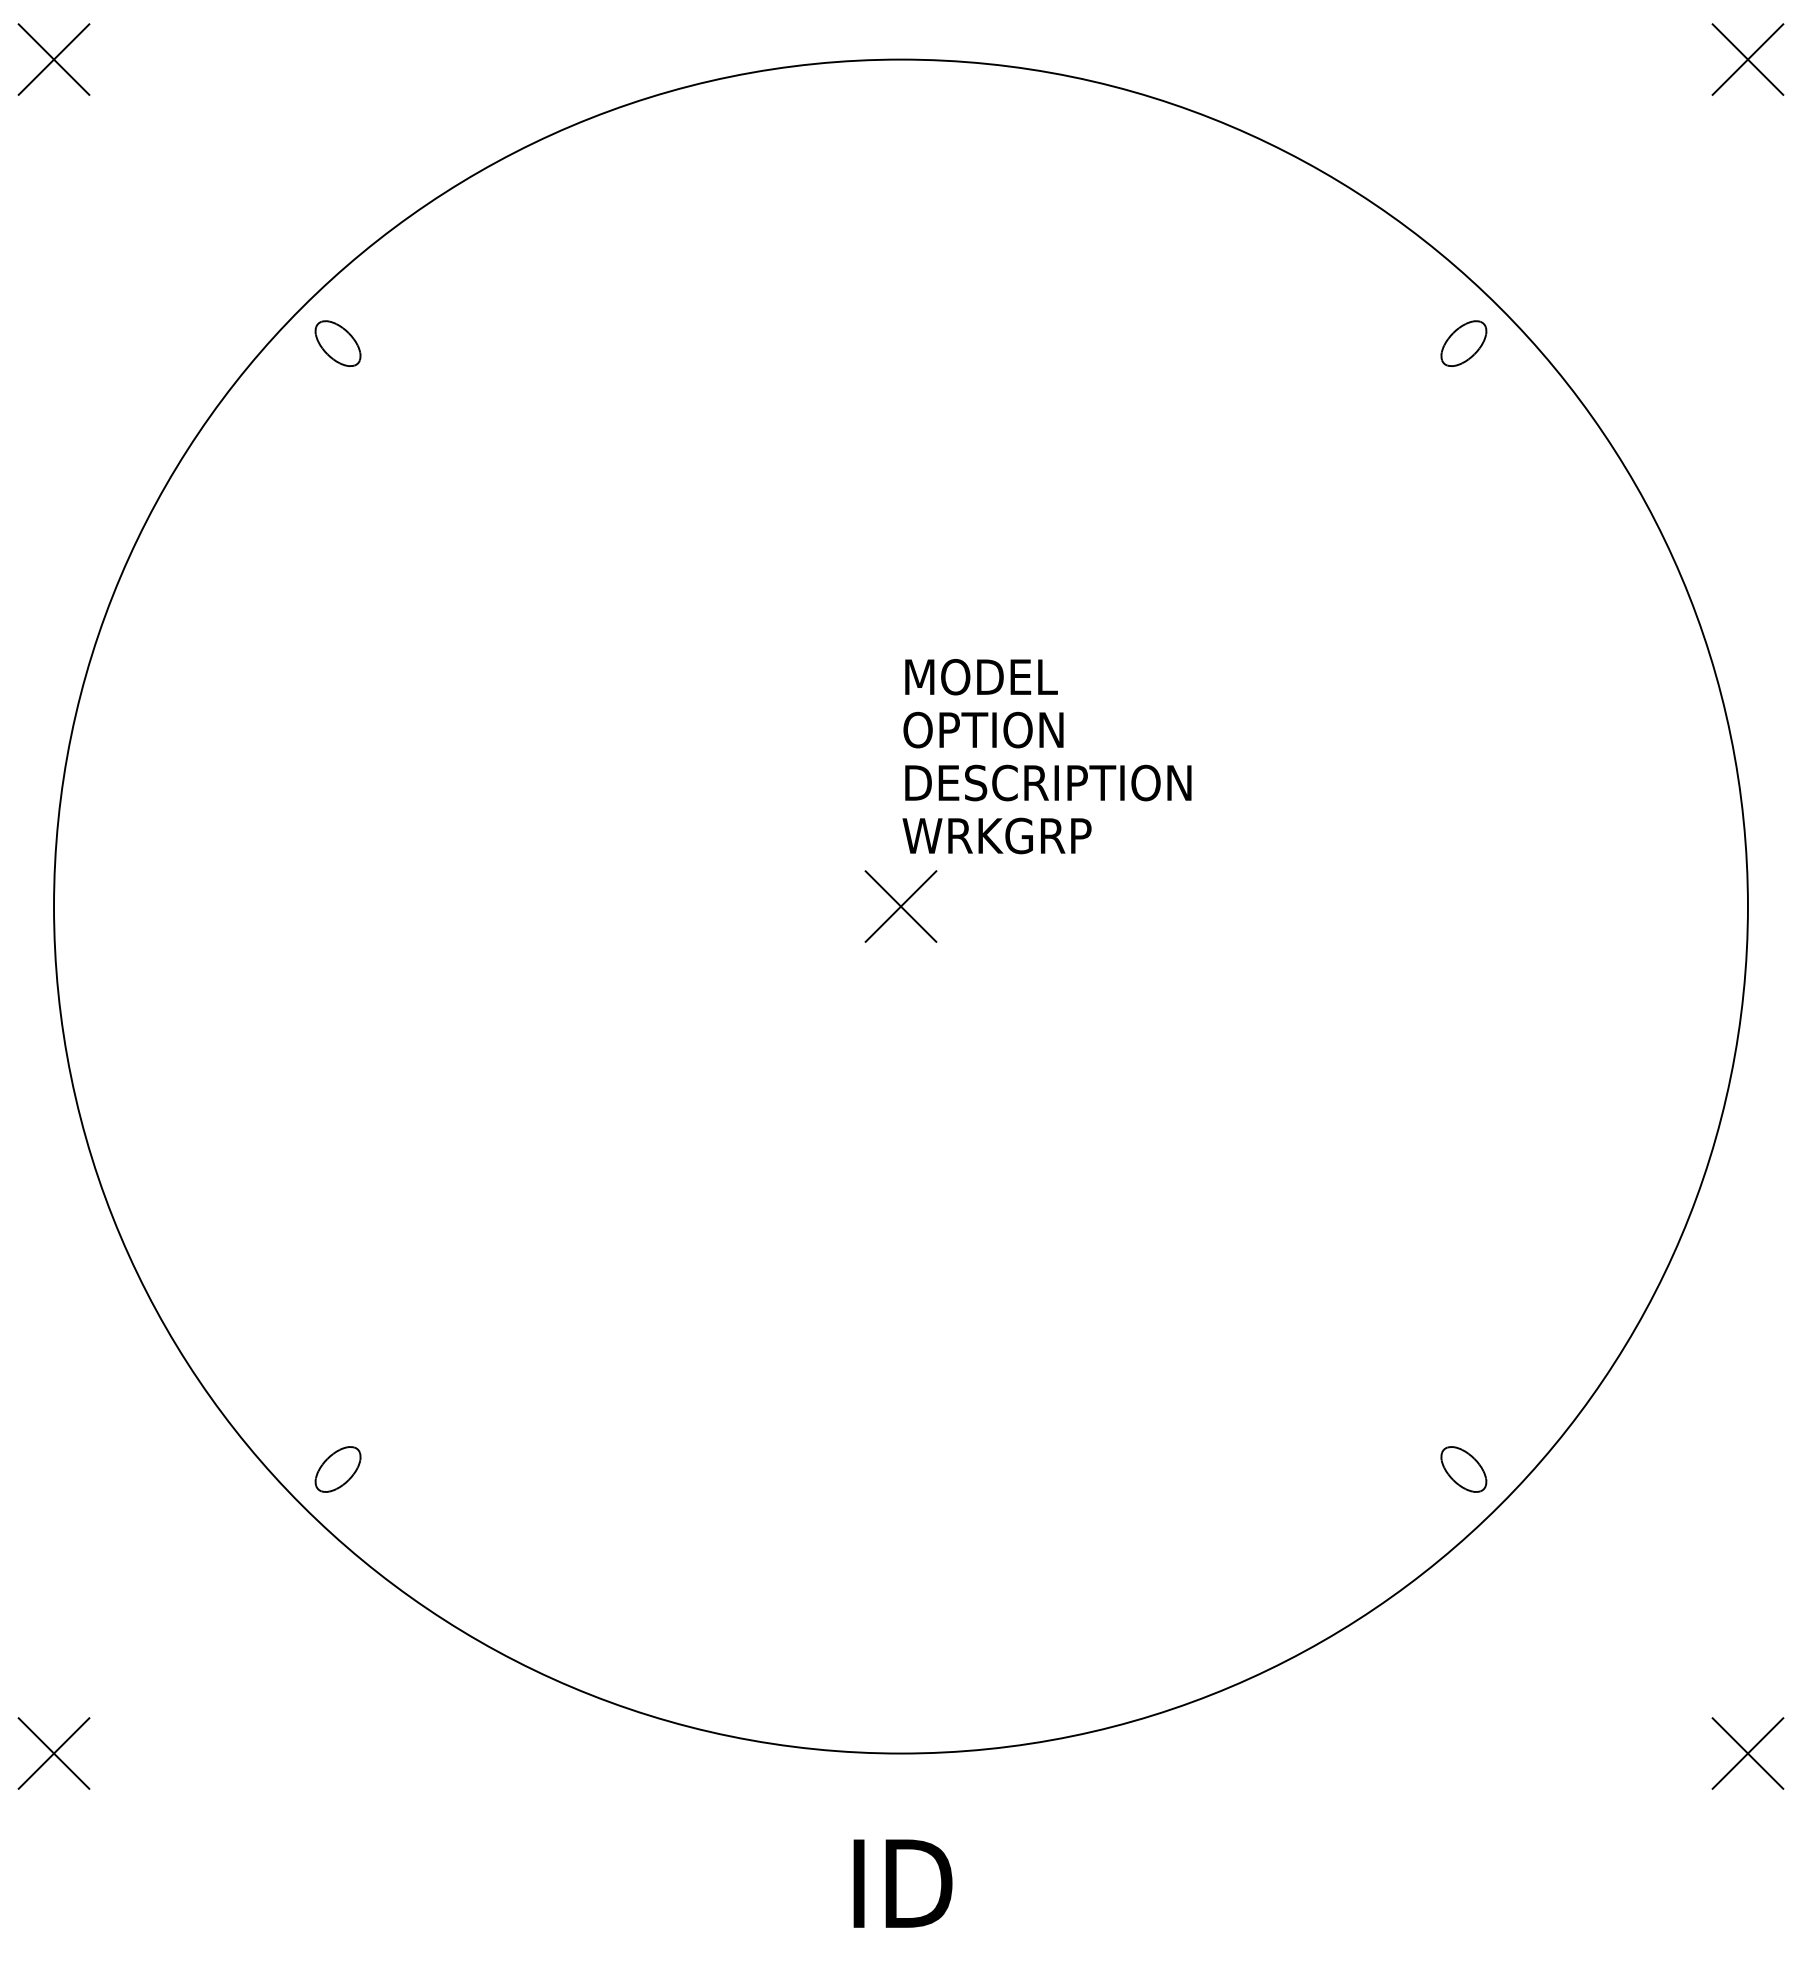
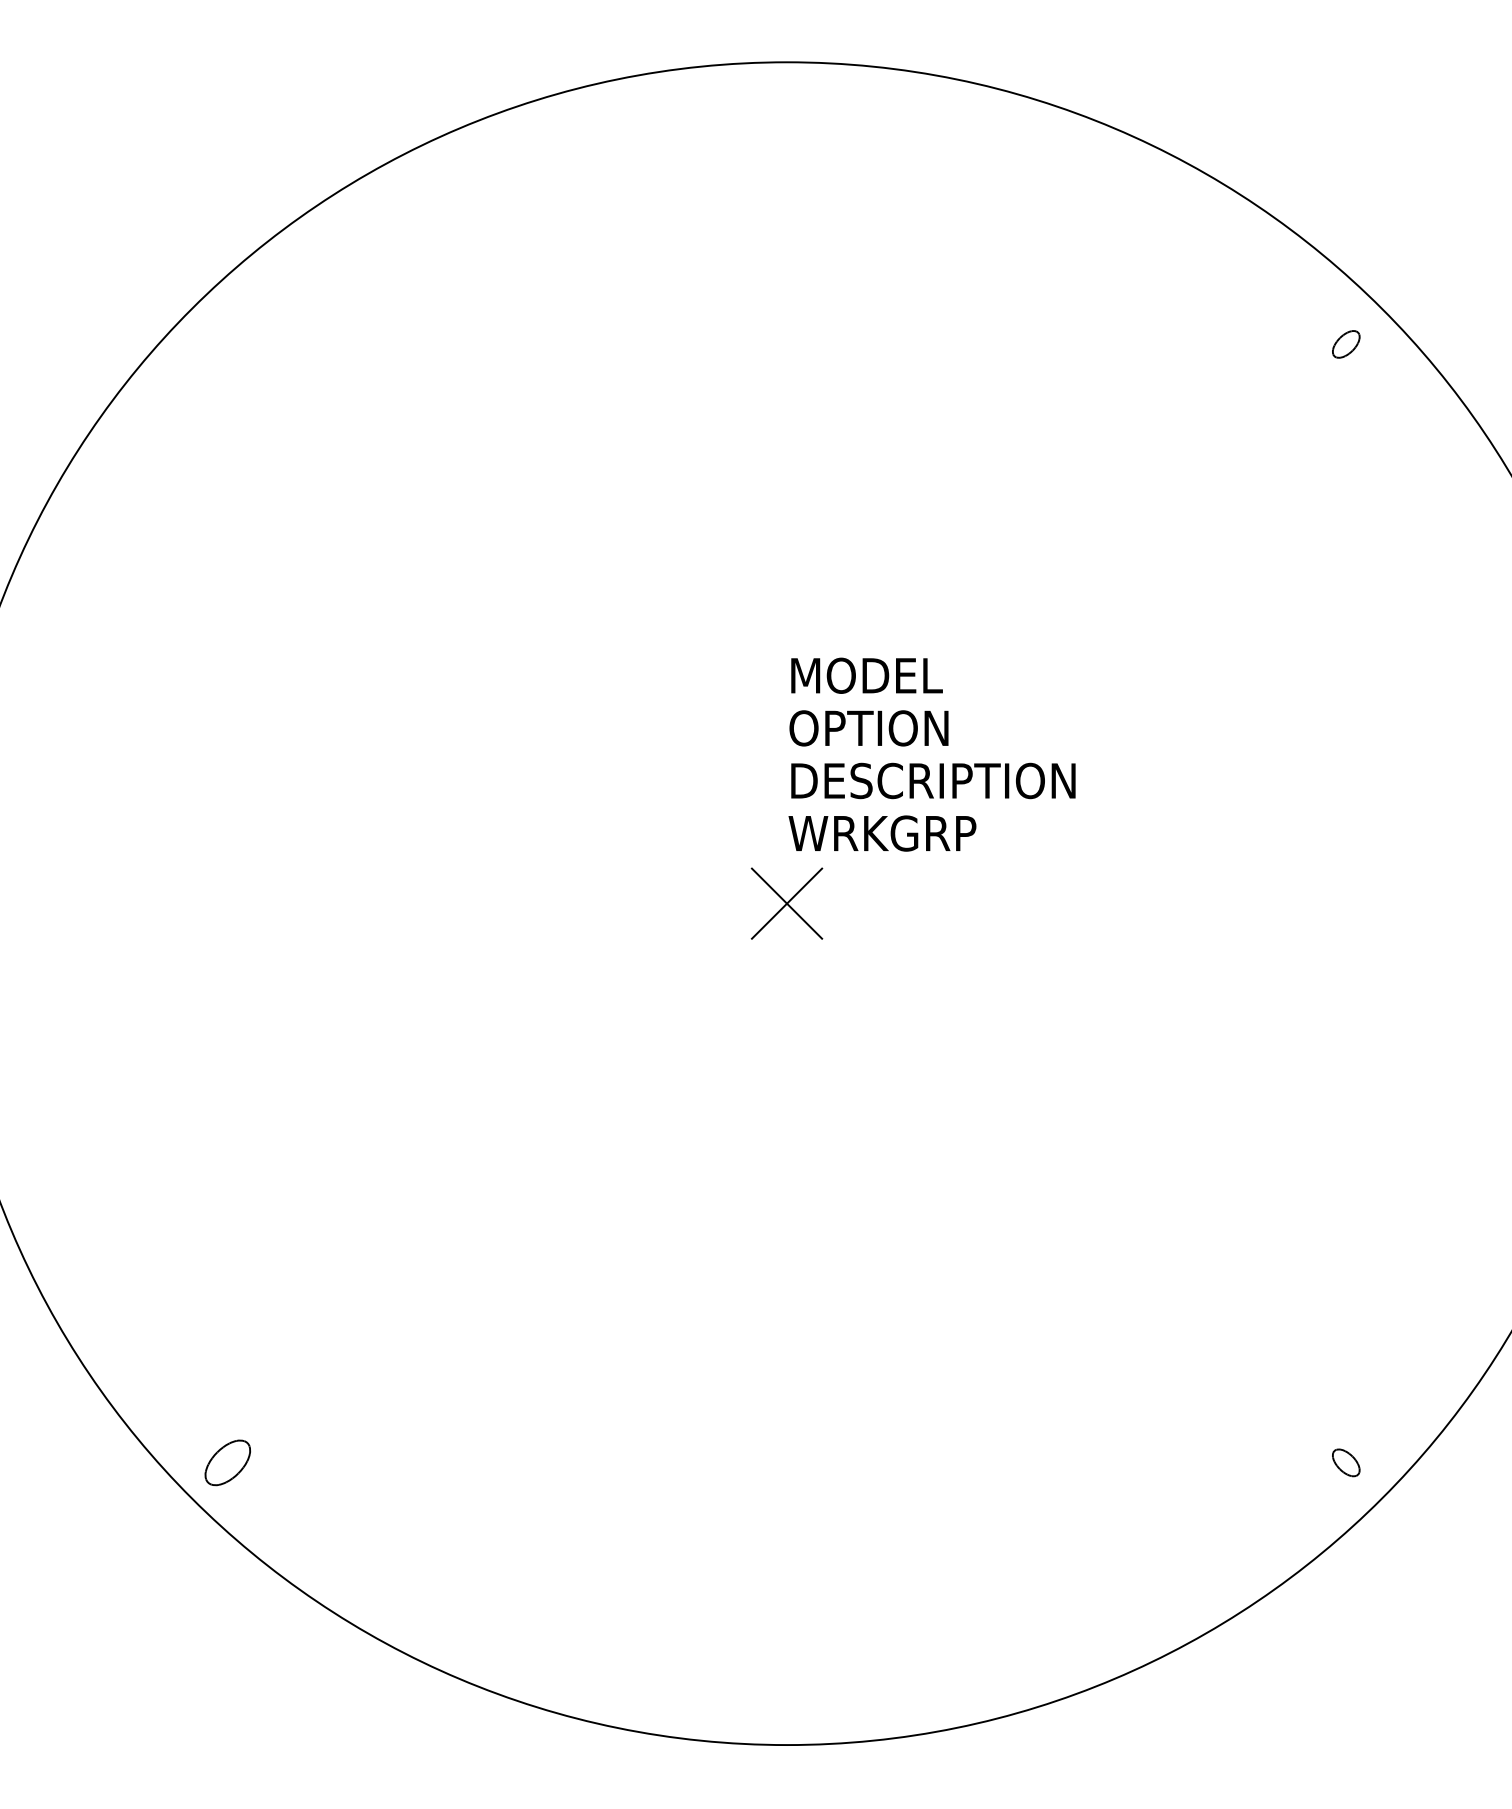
part: (337, 343) -> (227, 344), removed
part: (1463, 343) -> (1345, 344), size x0.6
part: (1463, 1469) -> (1345, 1462), size x0.6

